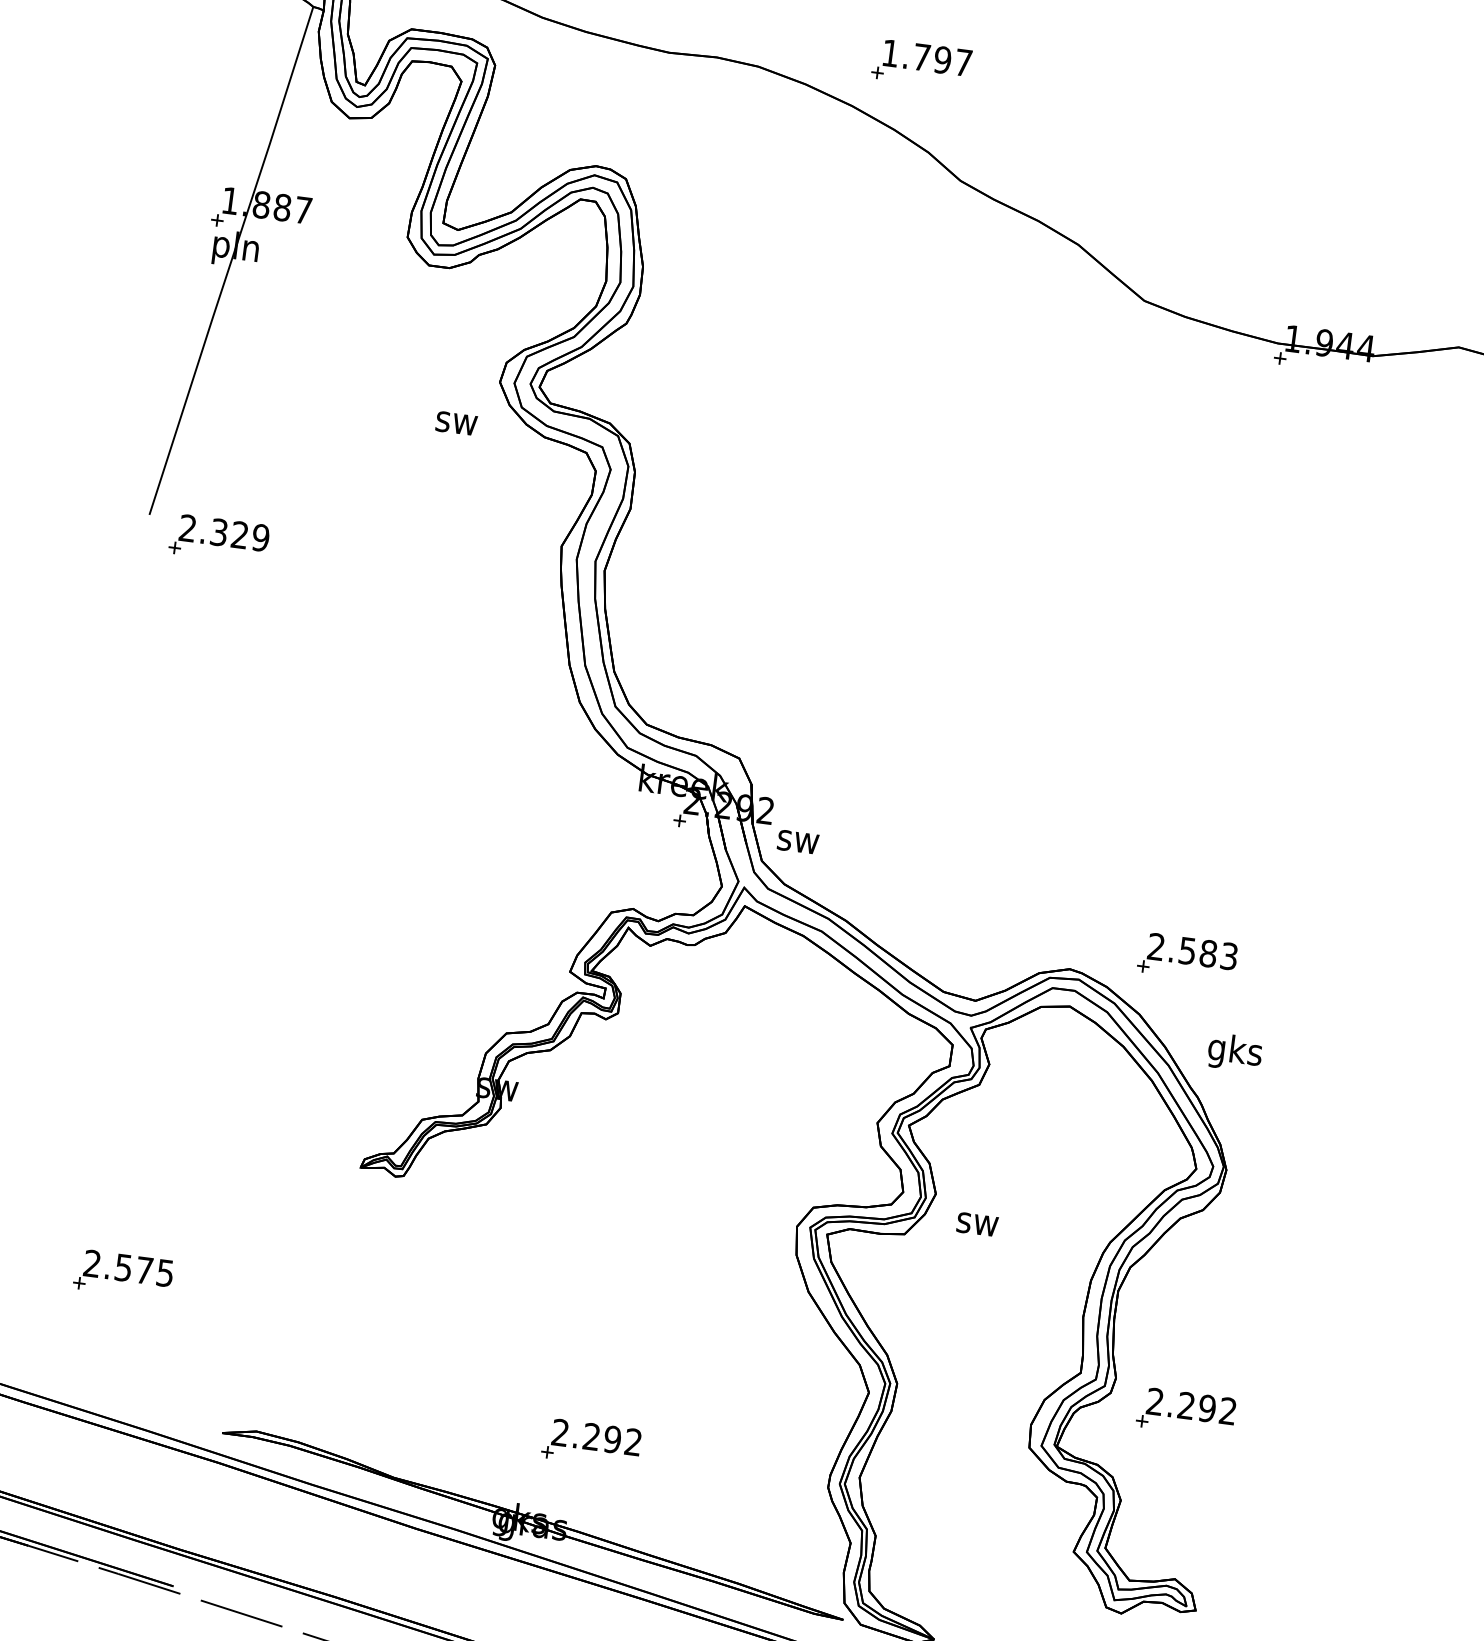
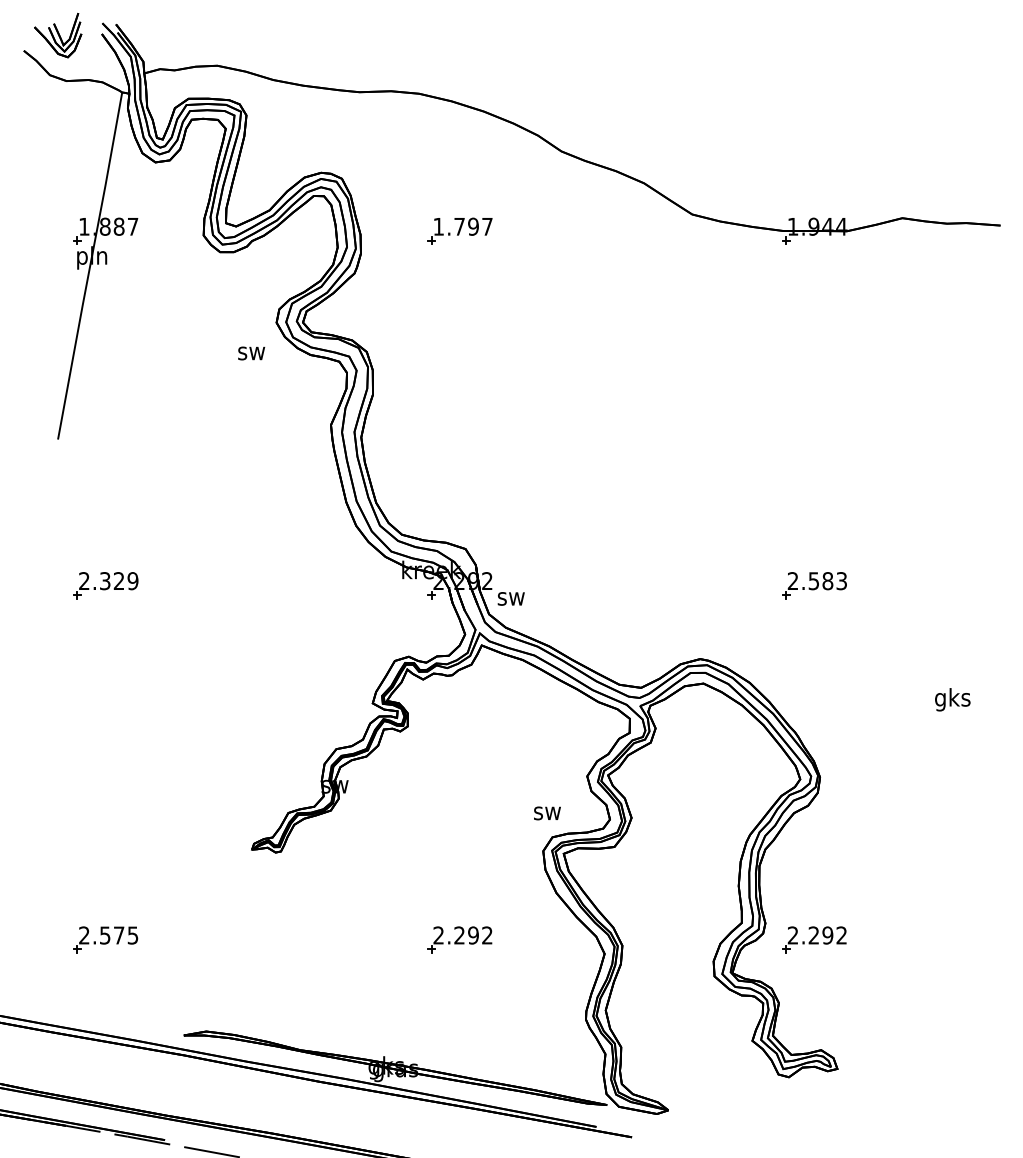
part: (920, 62) -> (459, 230), moved
part: (218, 539) -> (105, 585), moved
part: (1187, 957) -> (814, 585), moved
text: (1234, 1052) -> (952, 699), moved
text: (977, 1224) -> (547, 813), moved
part: (590, 1442) -> (459, 939), moved

